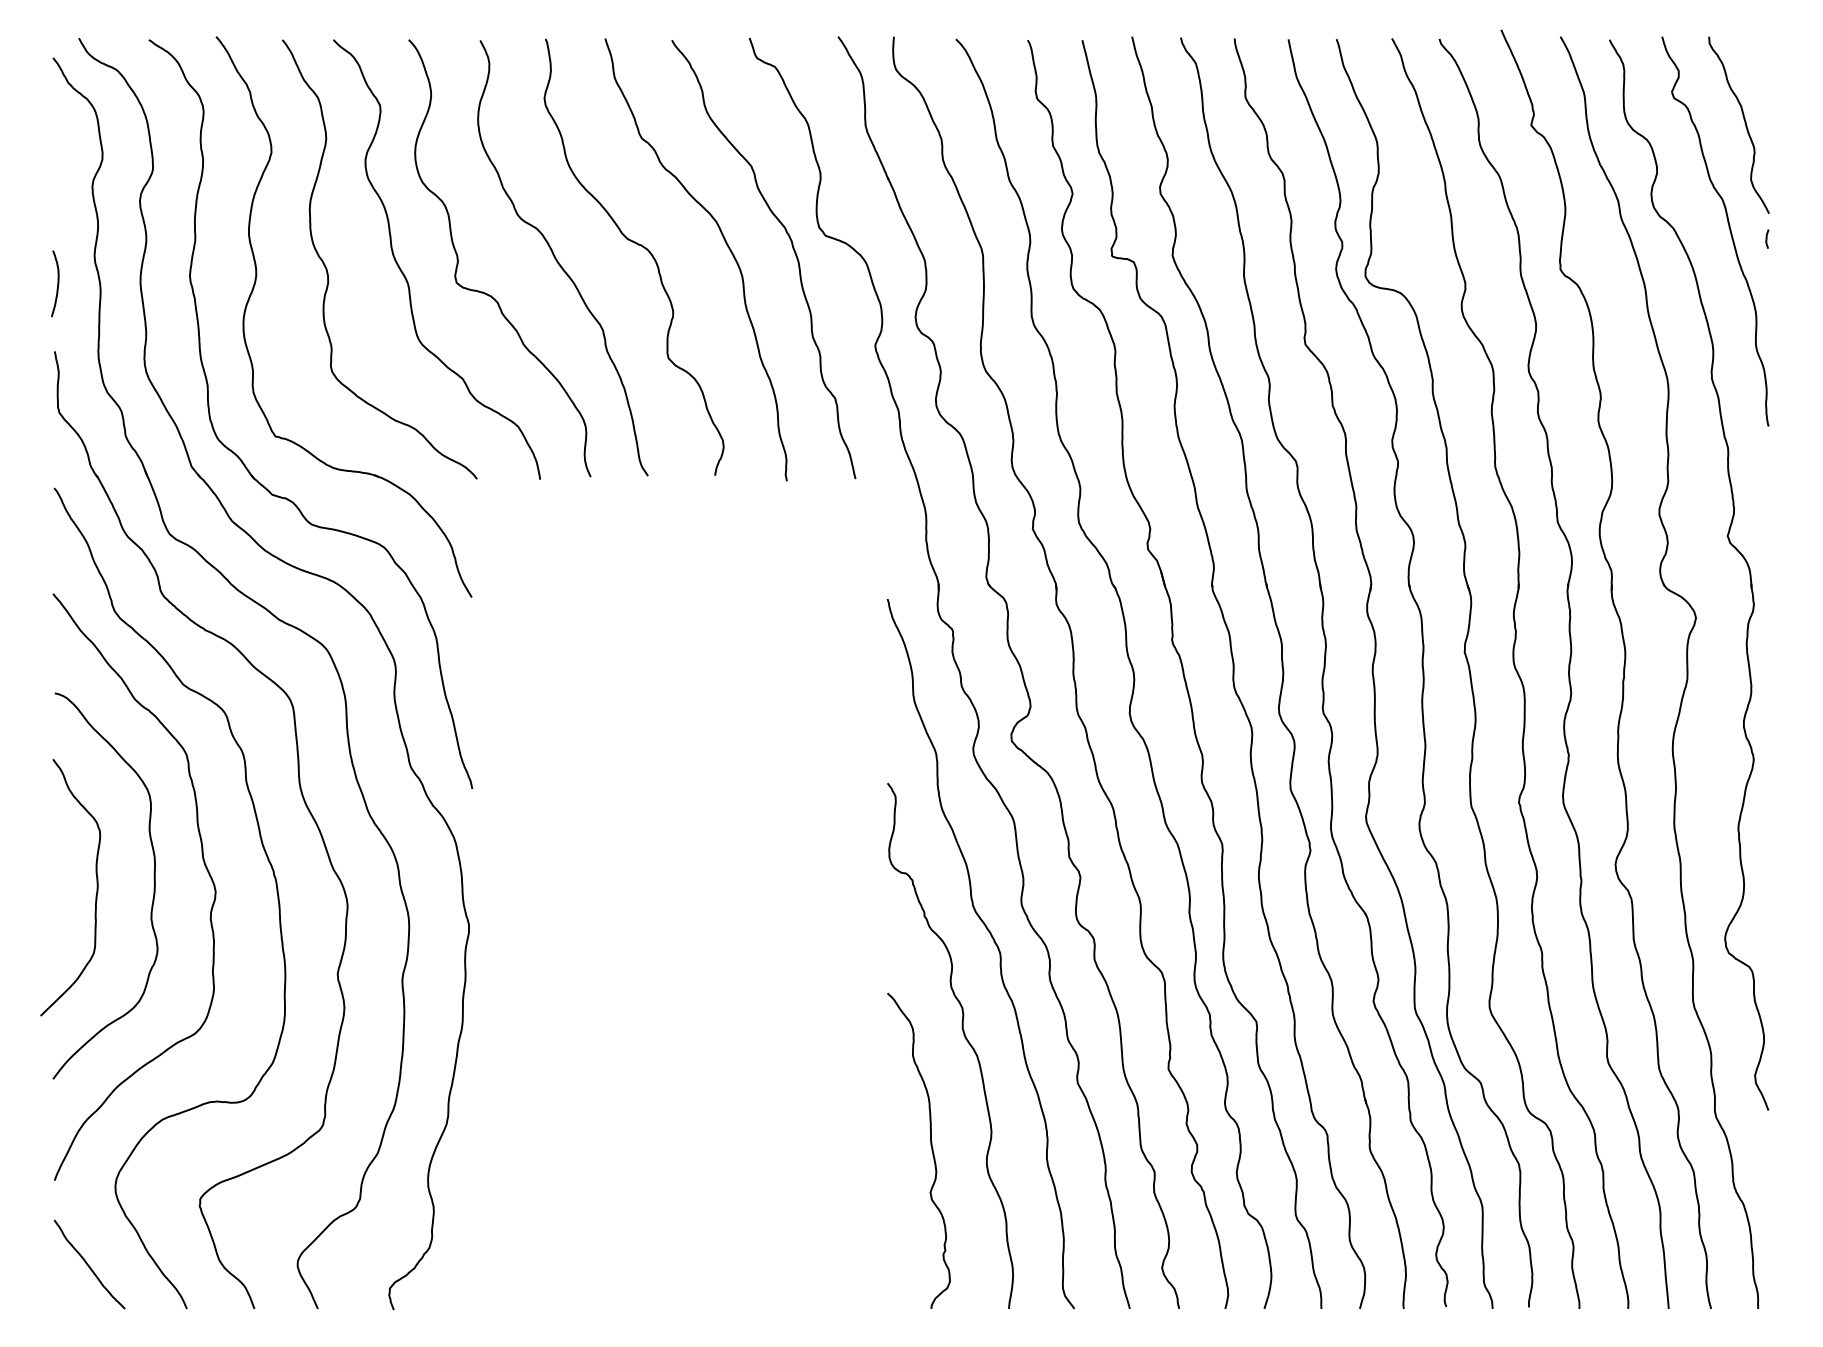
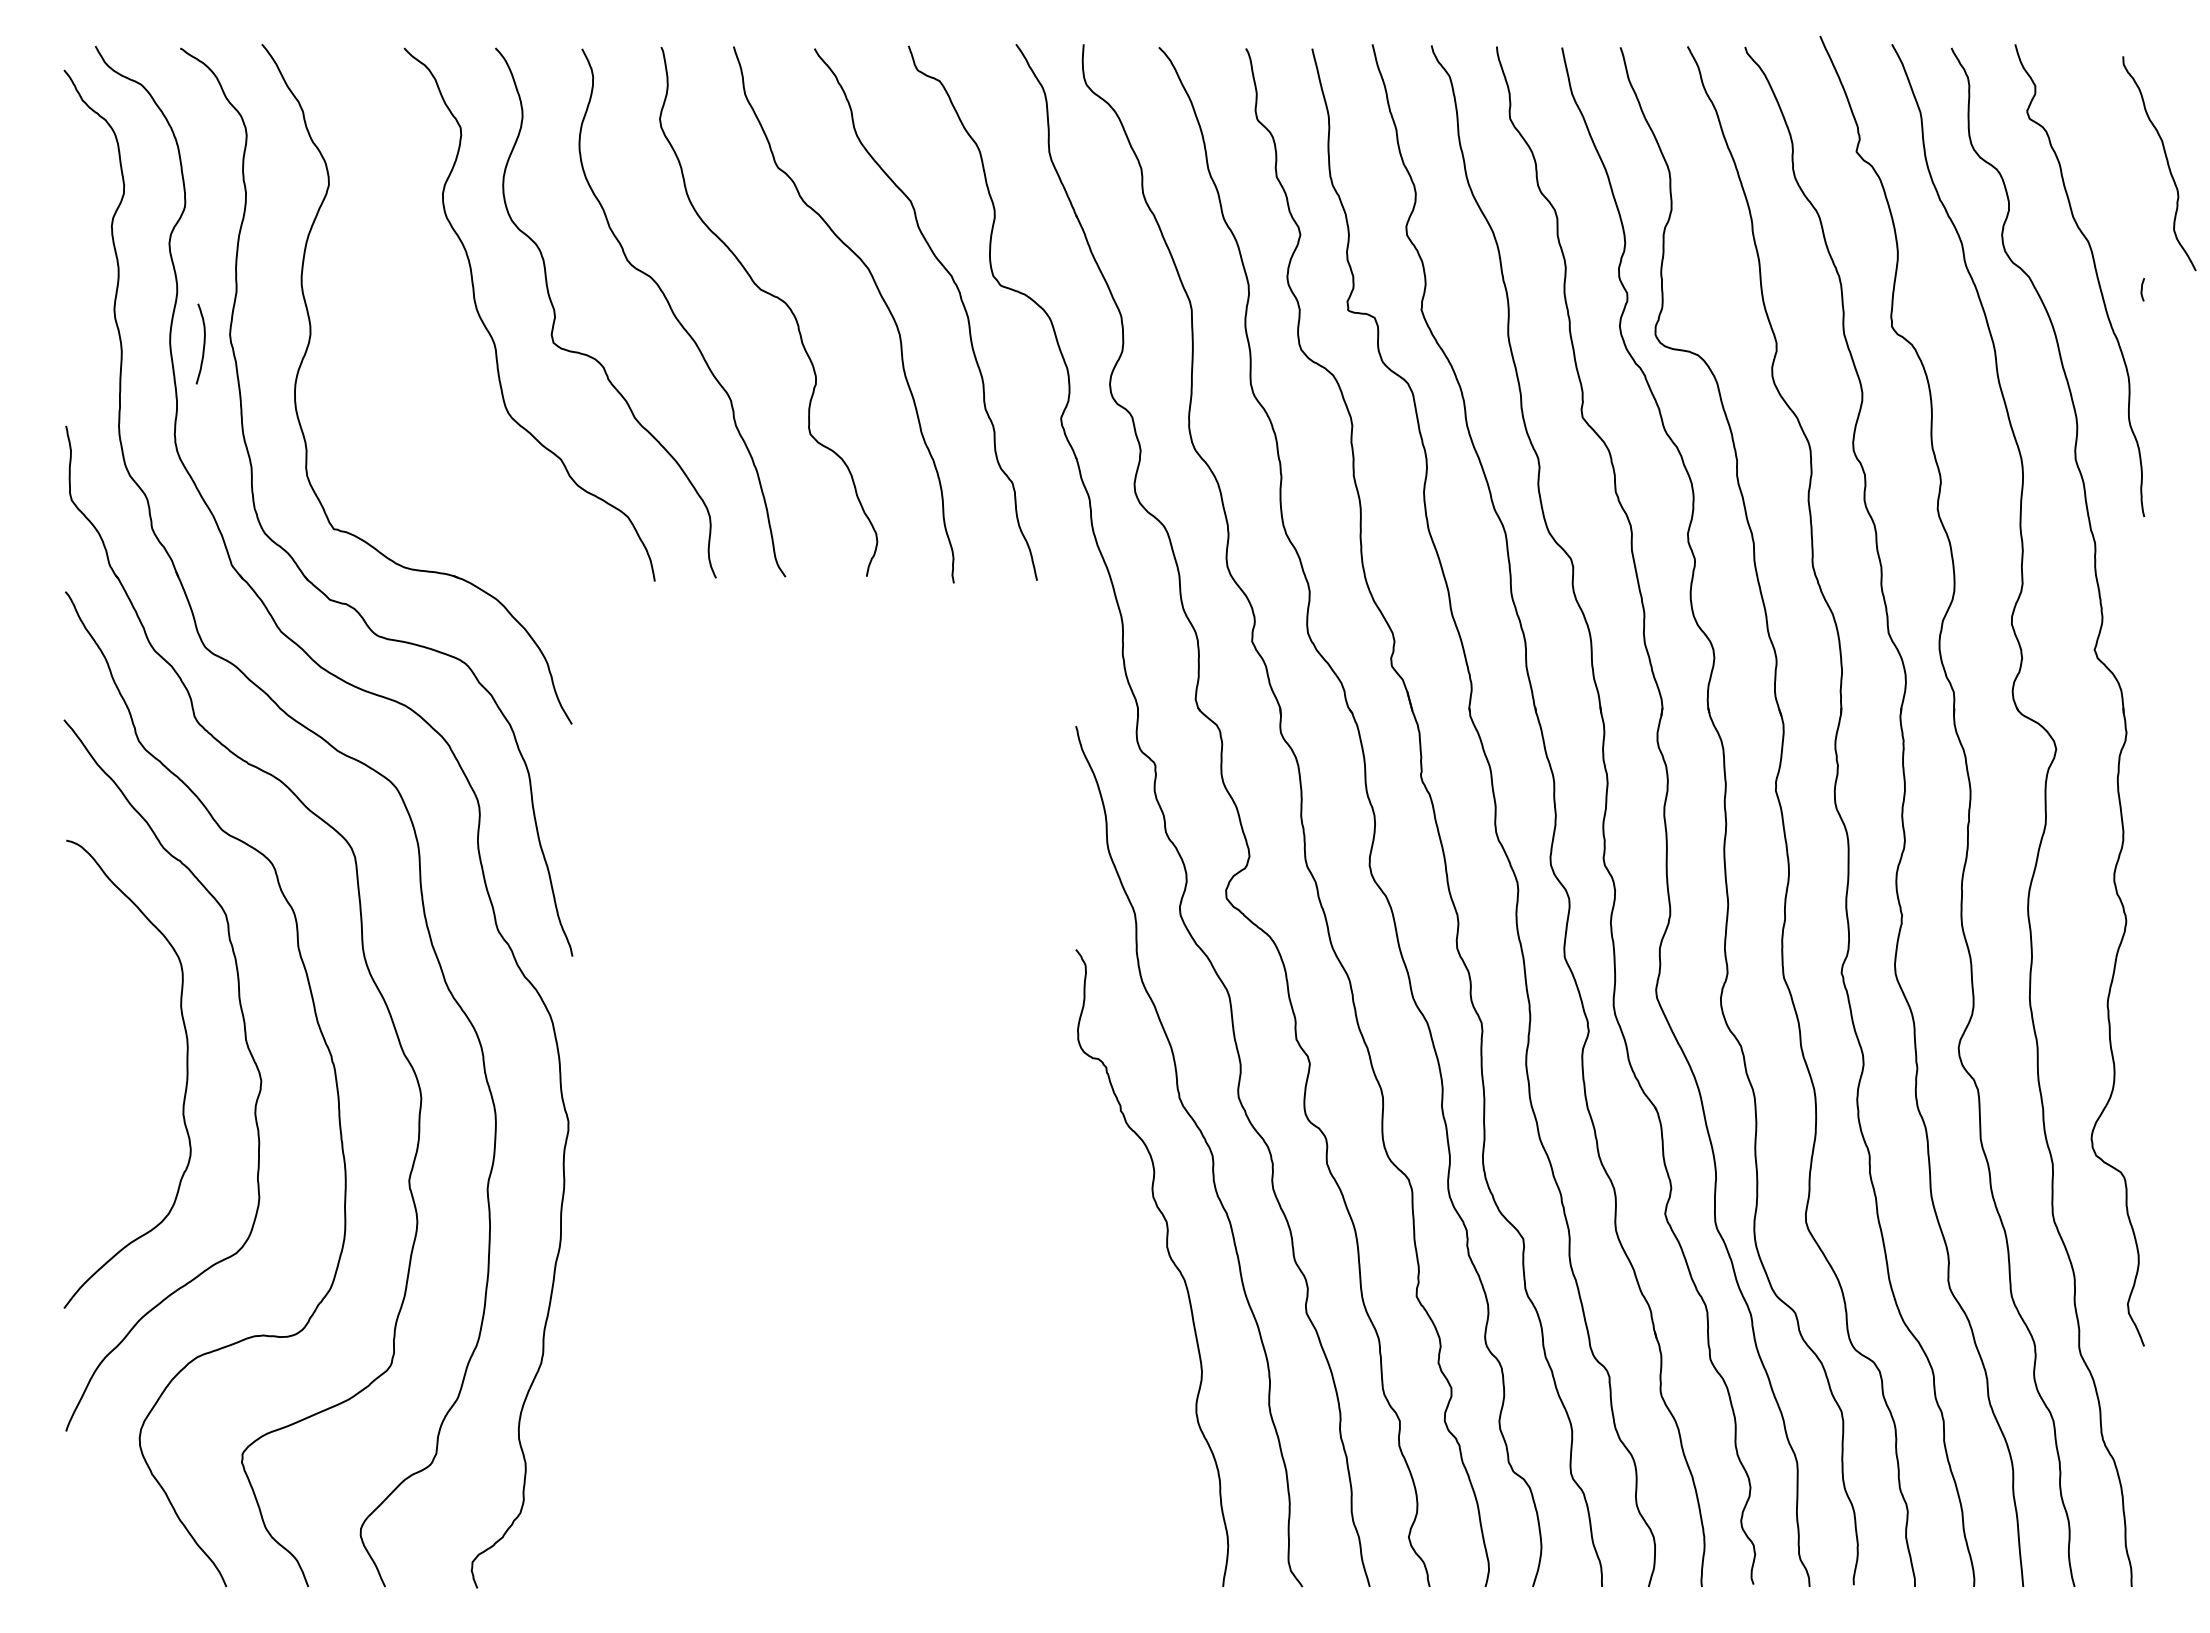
curve: (1744, 124) -> (2166, 162), moved
curve: (328, 271) -> (397, 328), removed
curve: (57, 283) -> (203, 343), moved
curve: (96, 892) -> (116, 1081), removed
curve: (930, 1146) -> (1128, 1390), removed
curve: (88, 1264) -> (107, 1533), removed

